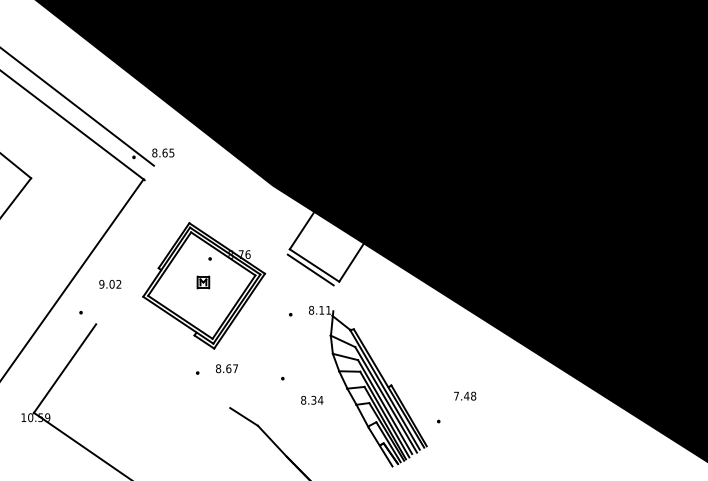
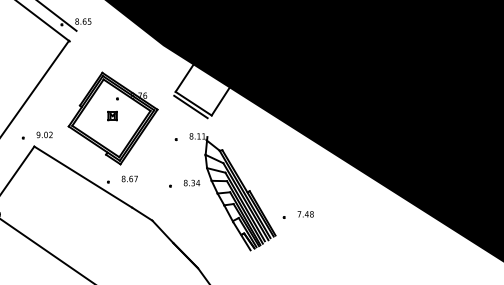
text: (110, 283) -> (44, 134), moved
line: (163, 366) -> (83, 177), added
text: (465, 395) -> (306, 213), moved
text: (312, 399) -> (192, 182), moved

